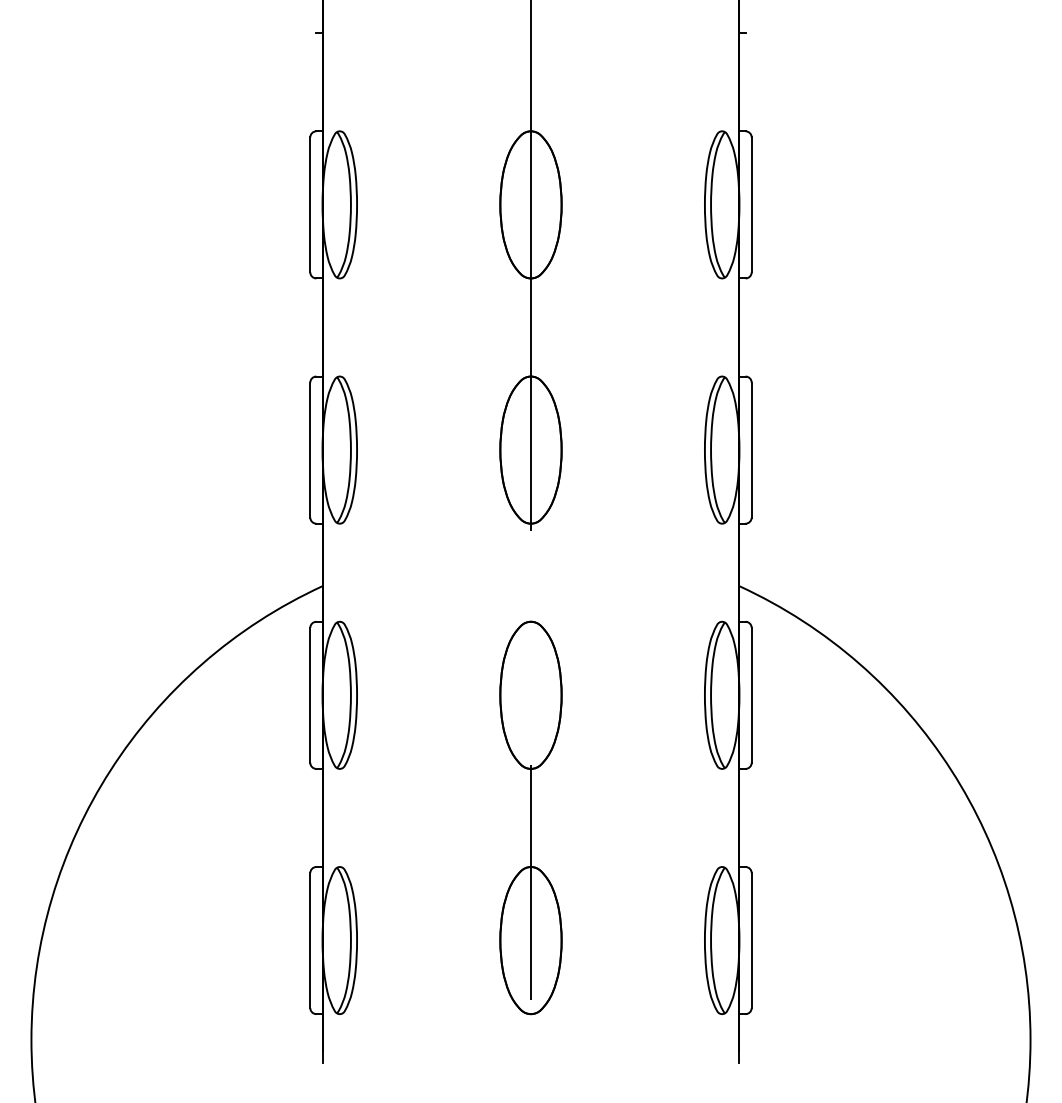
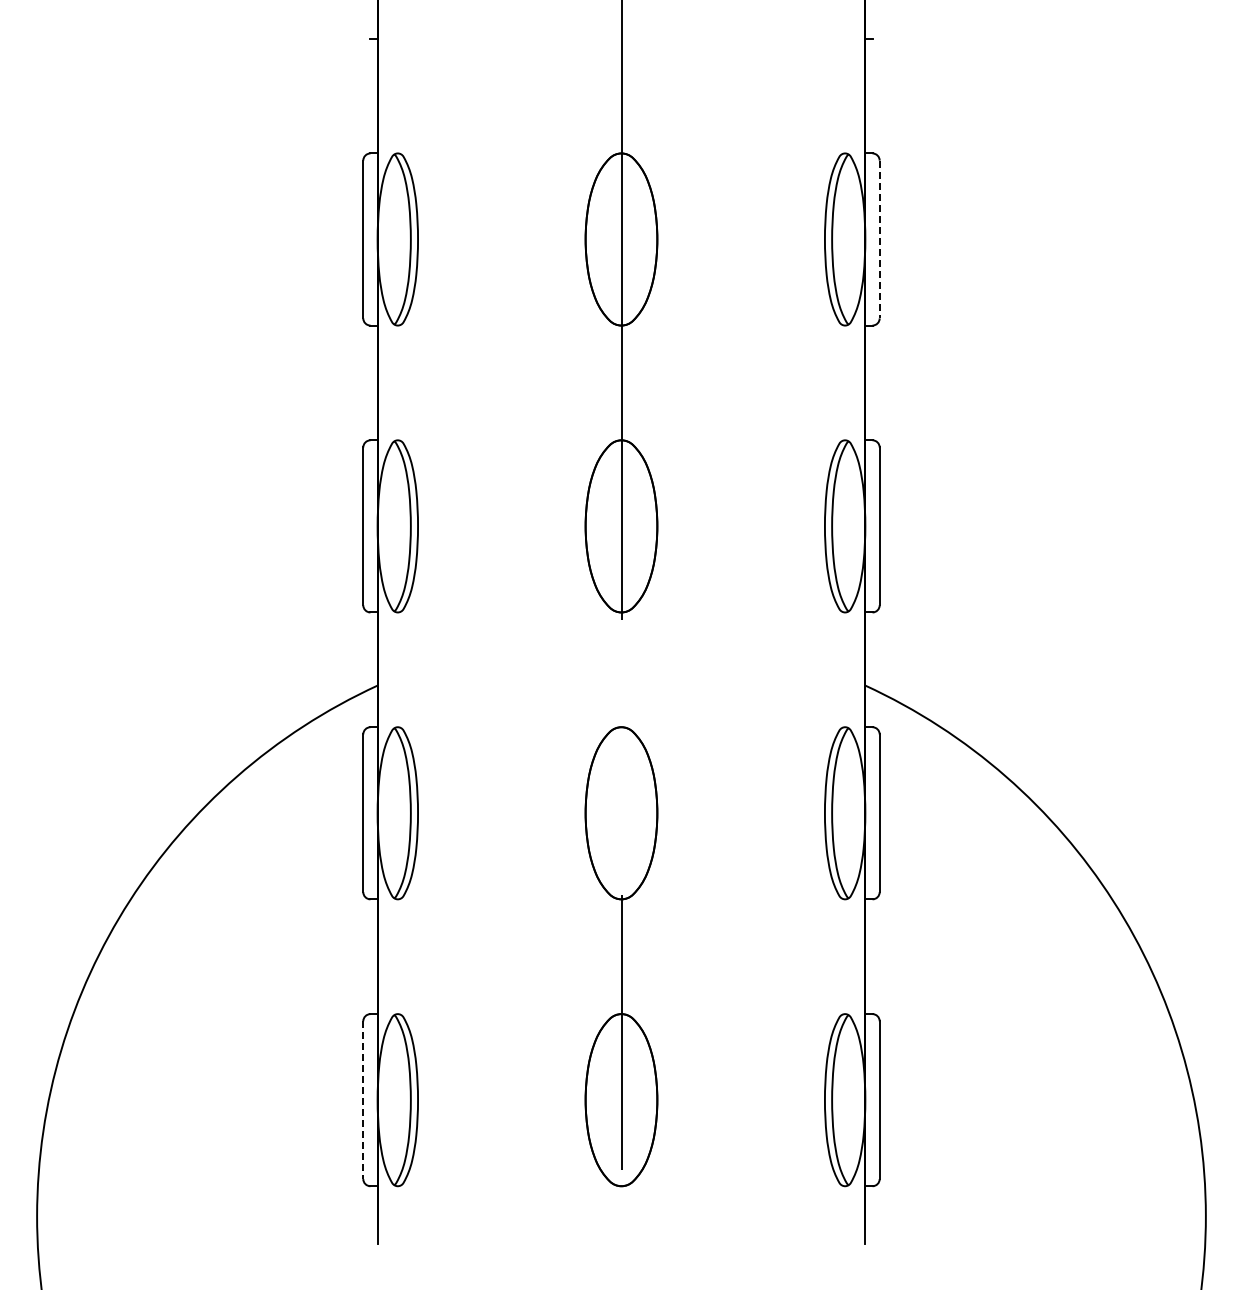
line: (751, 204) -> (879, 239), solid -> dashed
line: (310, 940) -> (363, 1100), solid -> dashed

